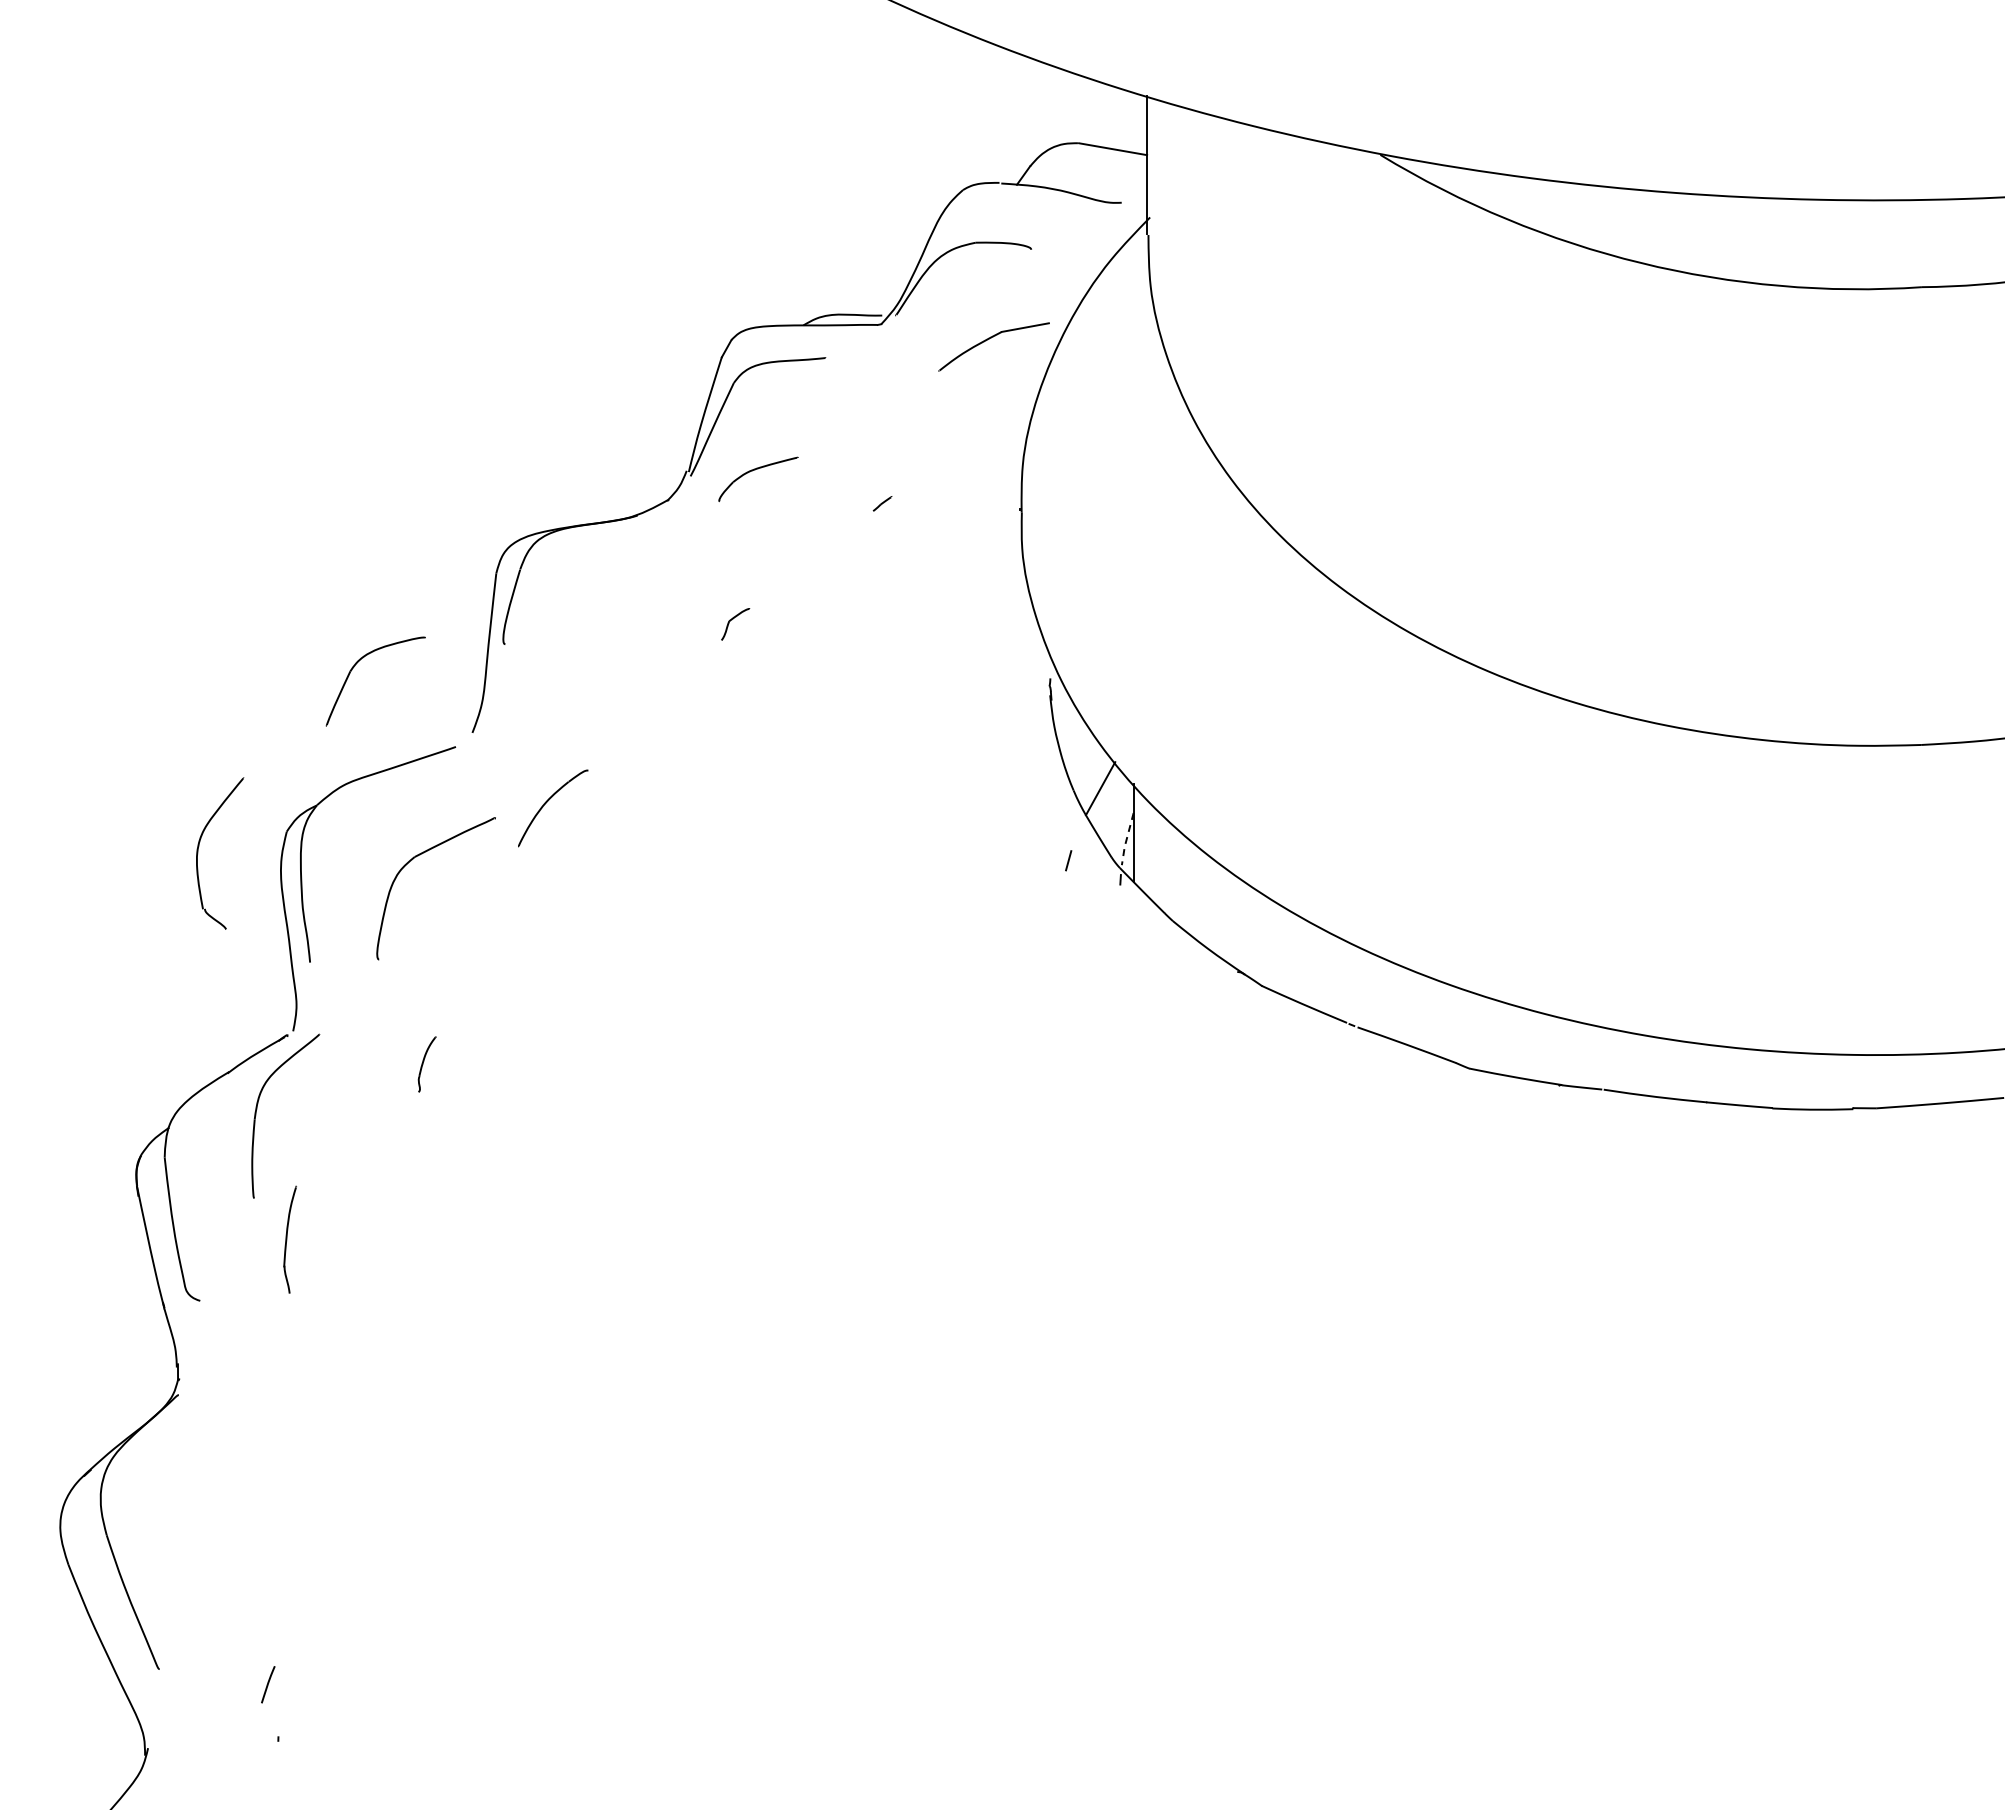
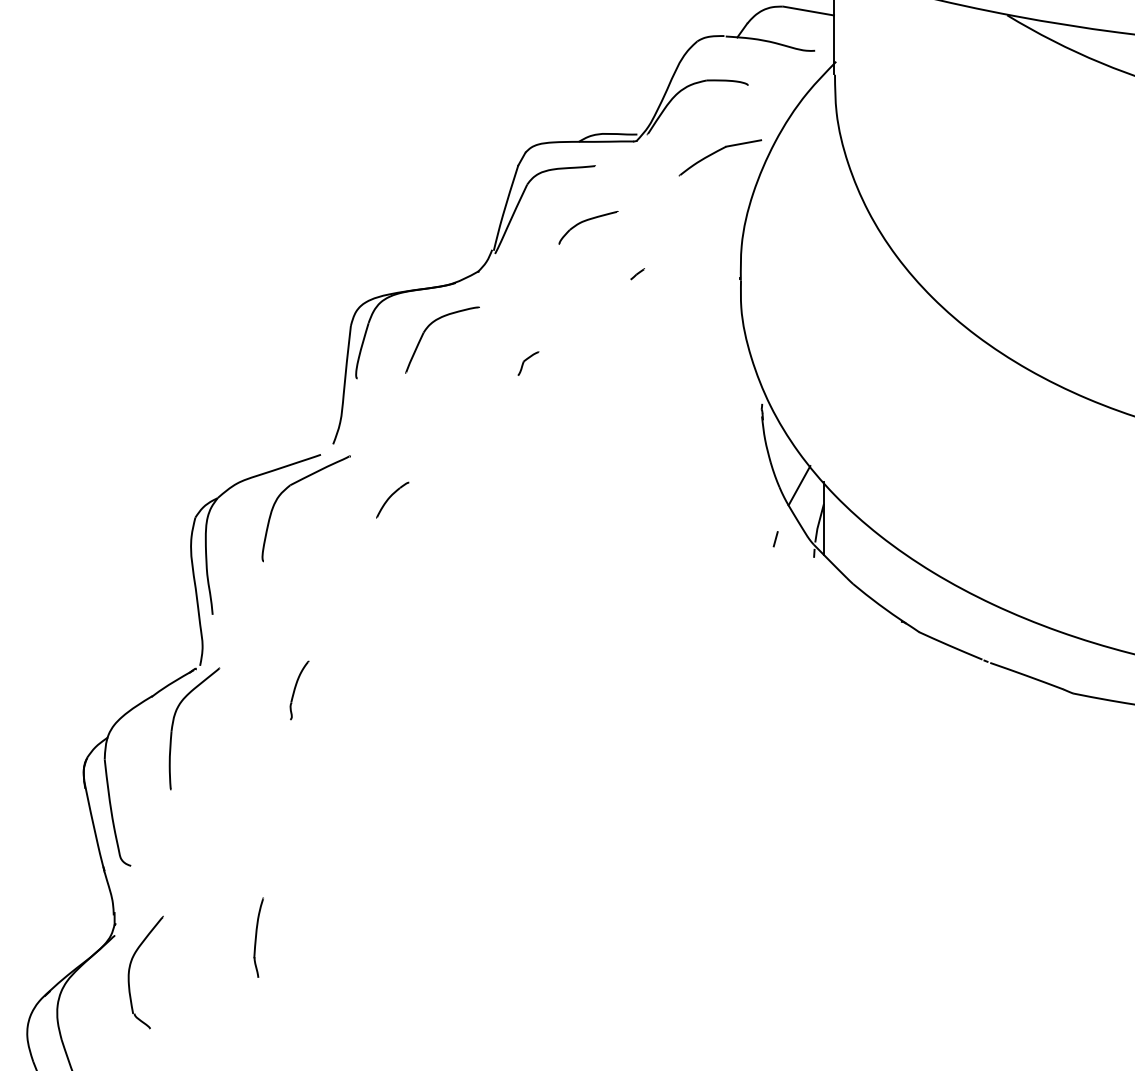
part: (755, 470) -> (586, 221), moved
part: (354, 667) -> (426, 329), moved
part: (552, 807) -> (392, 499), size x0.62
line: (1126, 840) -> (818, 524), dashed -> solid
part: (198, 853) -> (129, 972), moved
part: (418, 856) -> (293, 484), moved
part: (427, 1064) -> (299, 690), size x1.43
part: (289, 1239) -> (258, 937), moved

